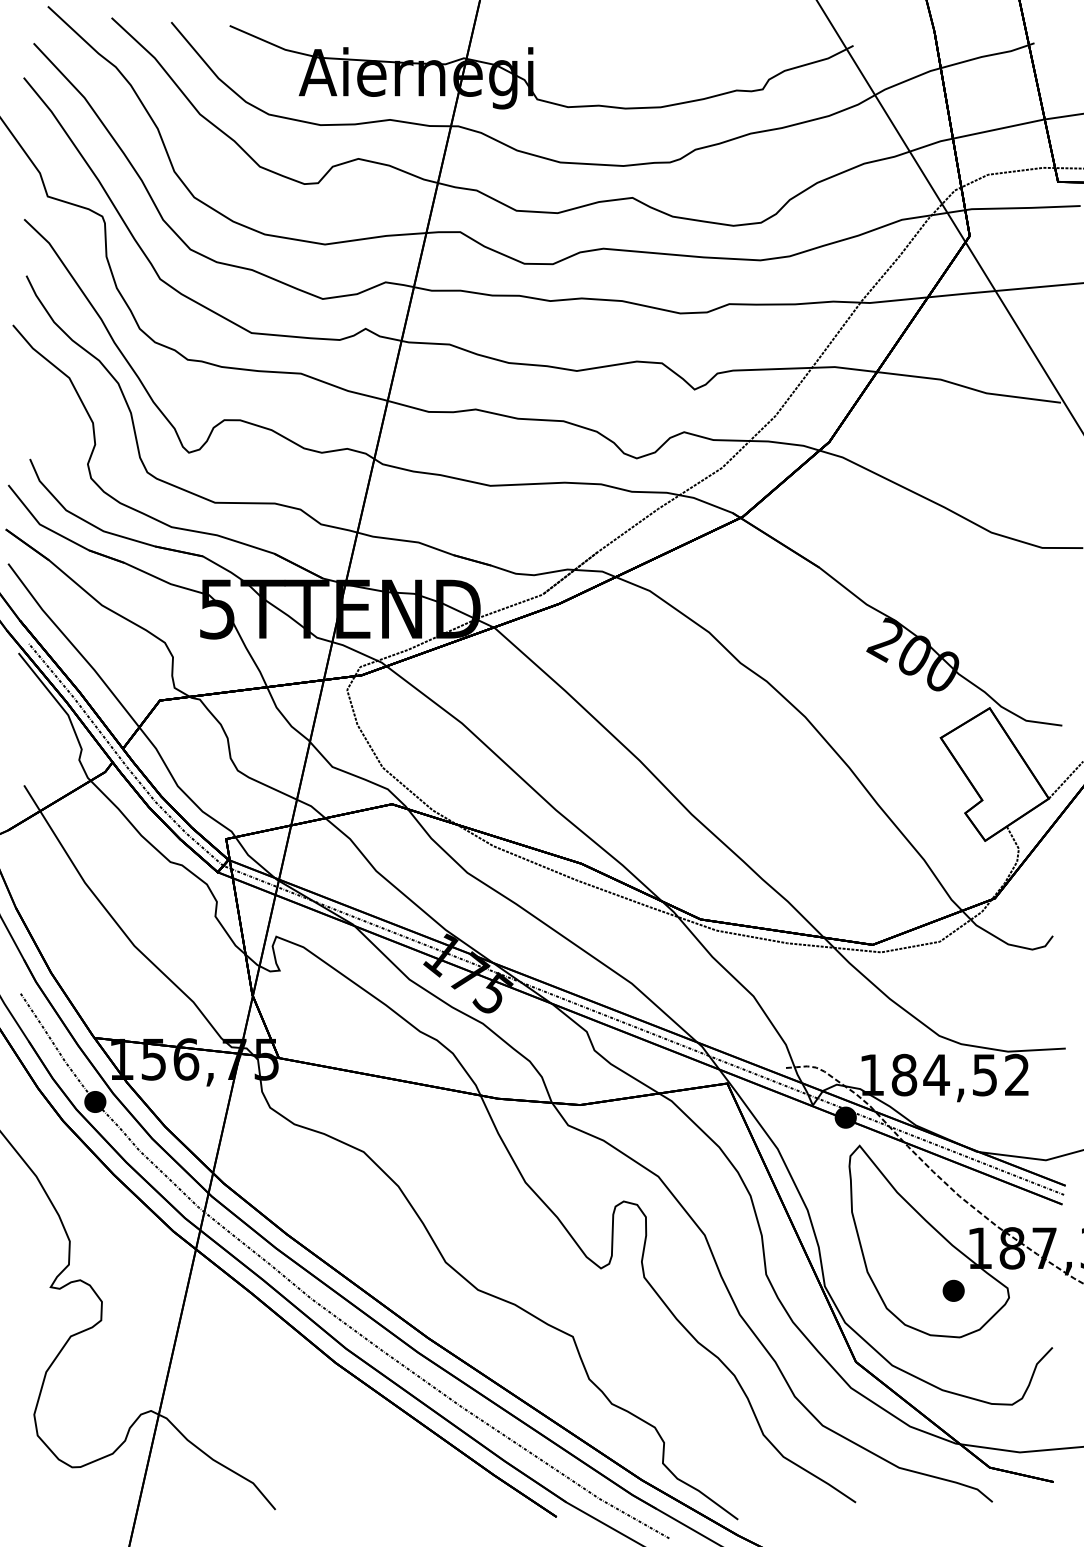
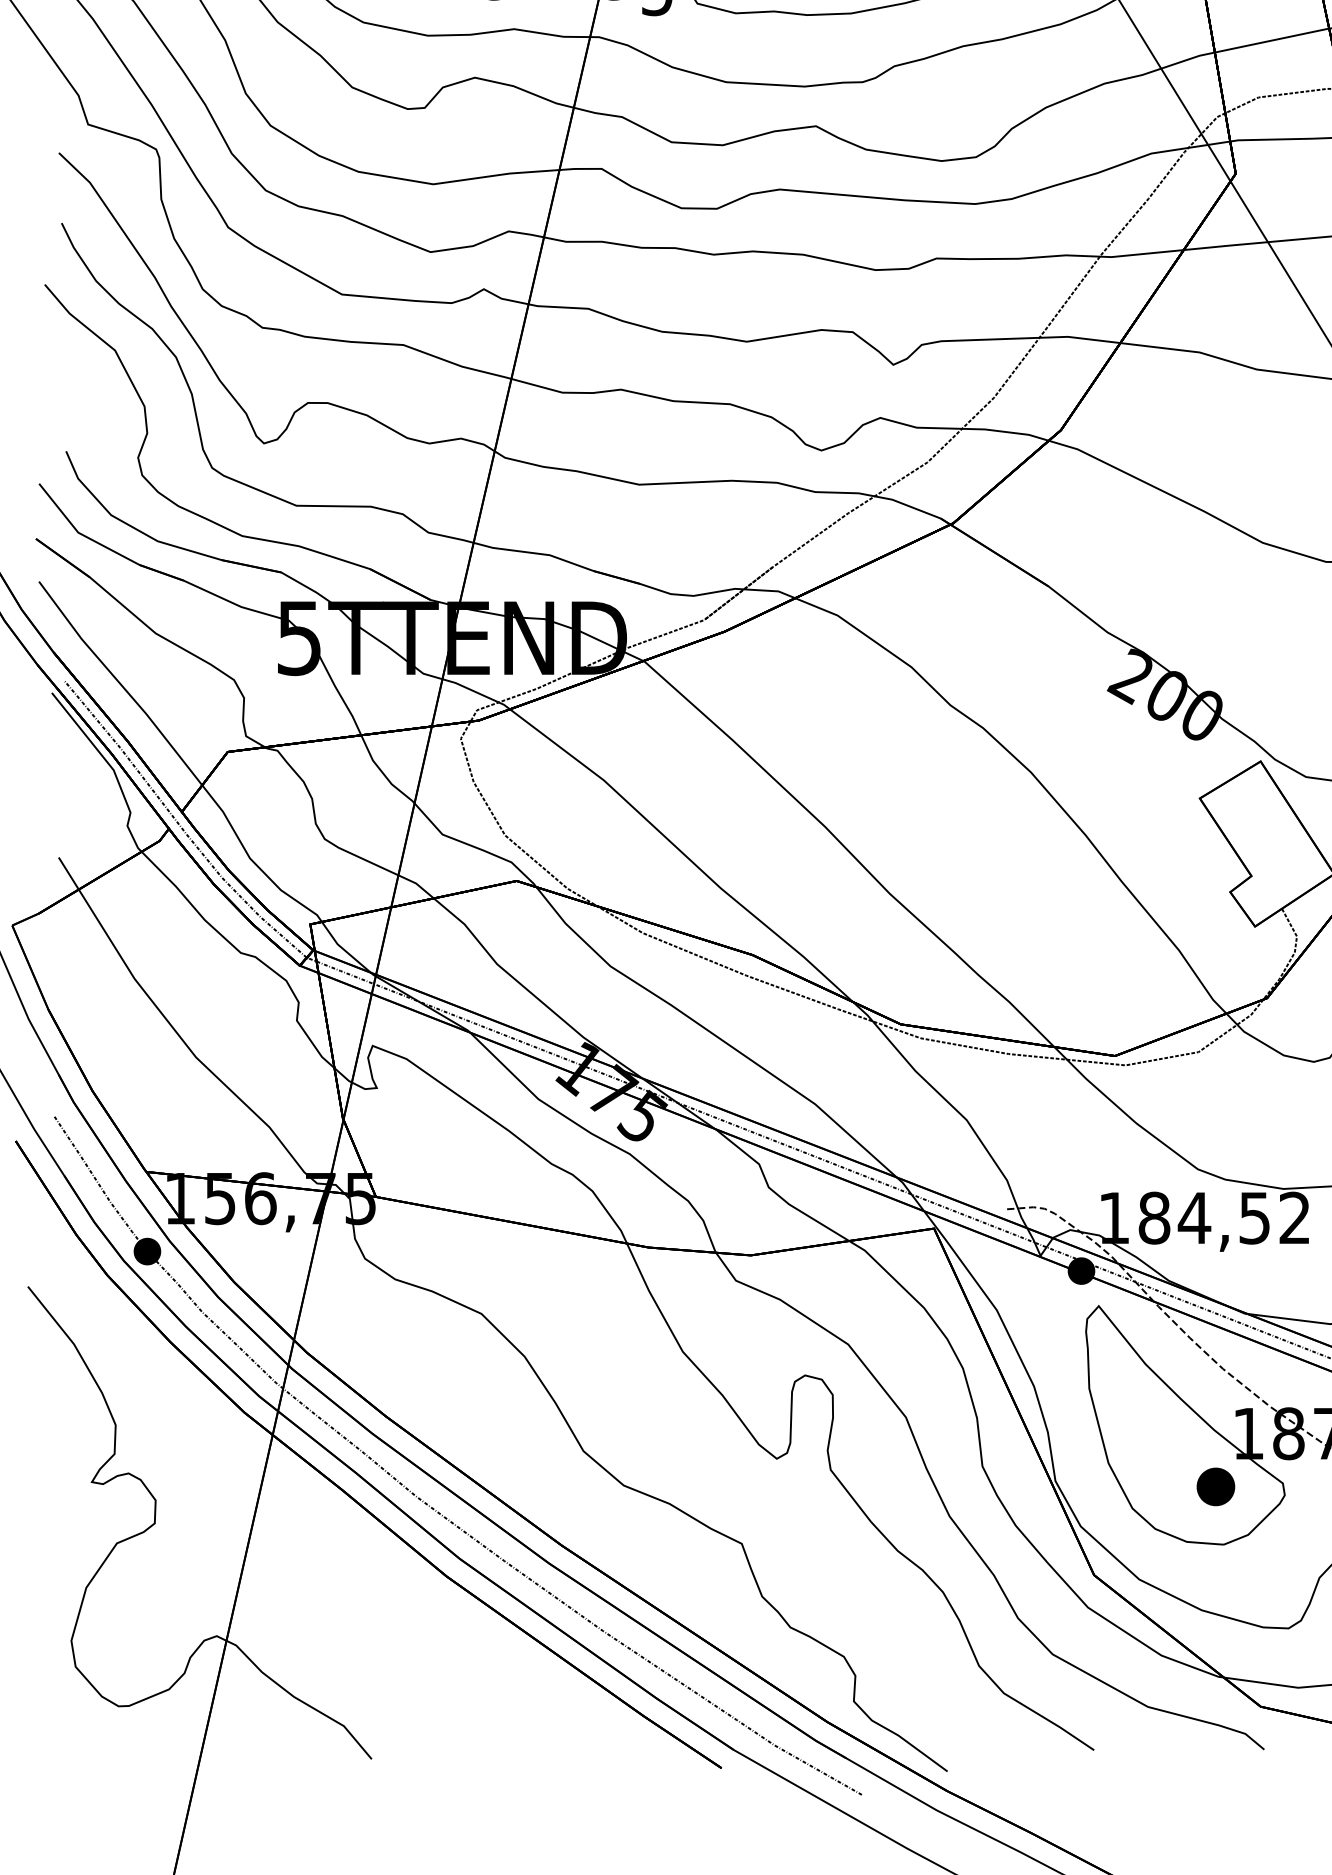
part: (953, 1290) -> (1215, 1486), size x1.4

